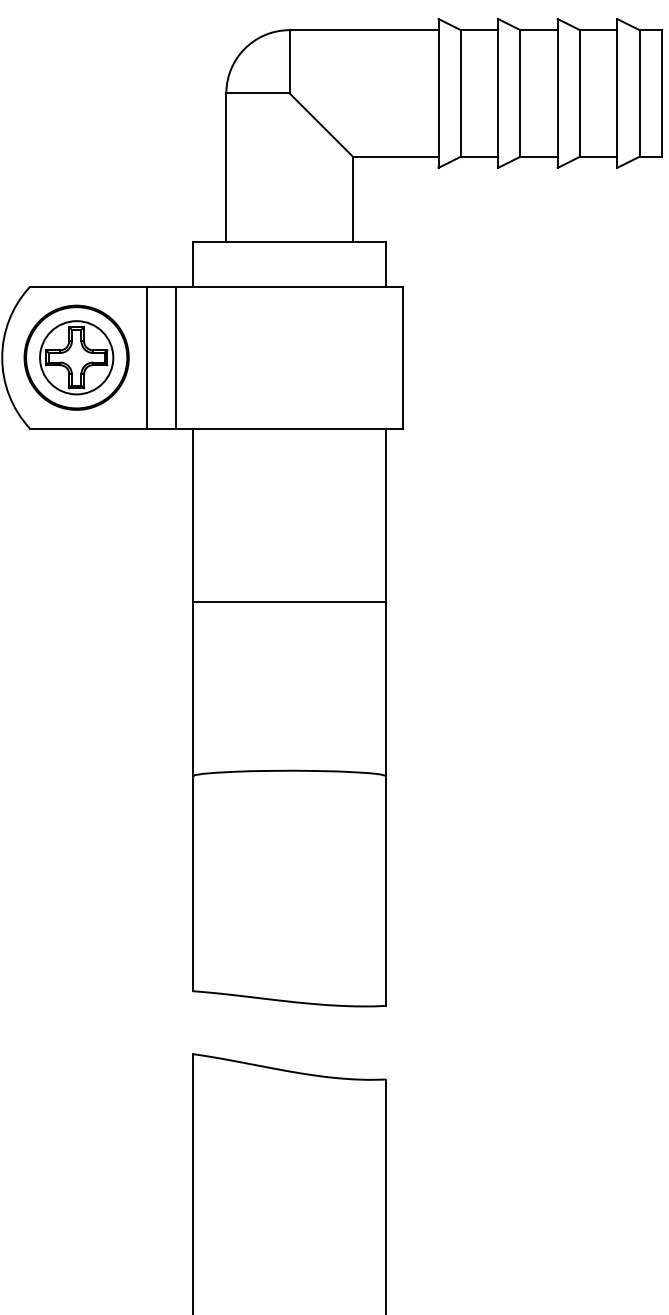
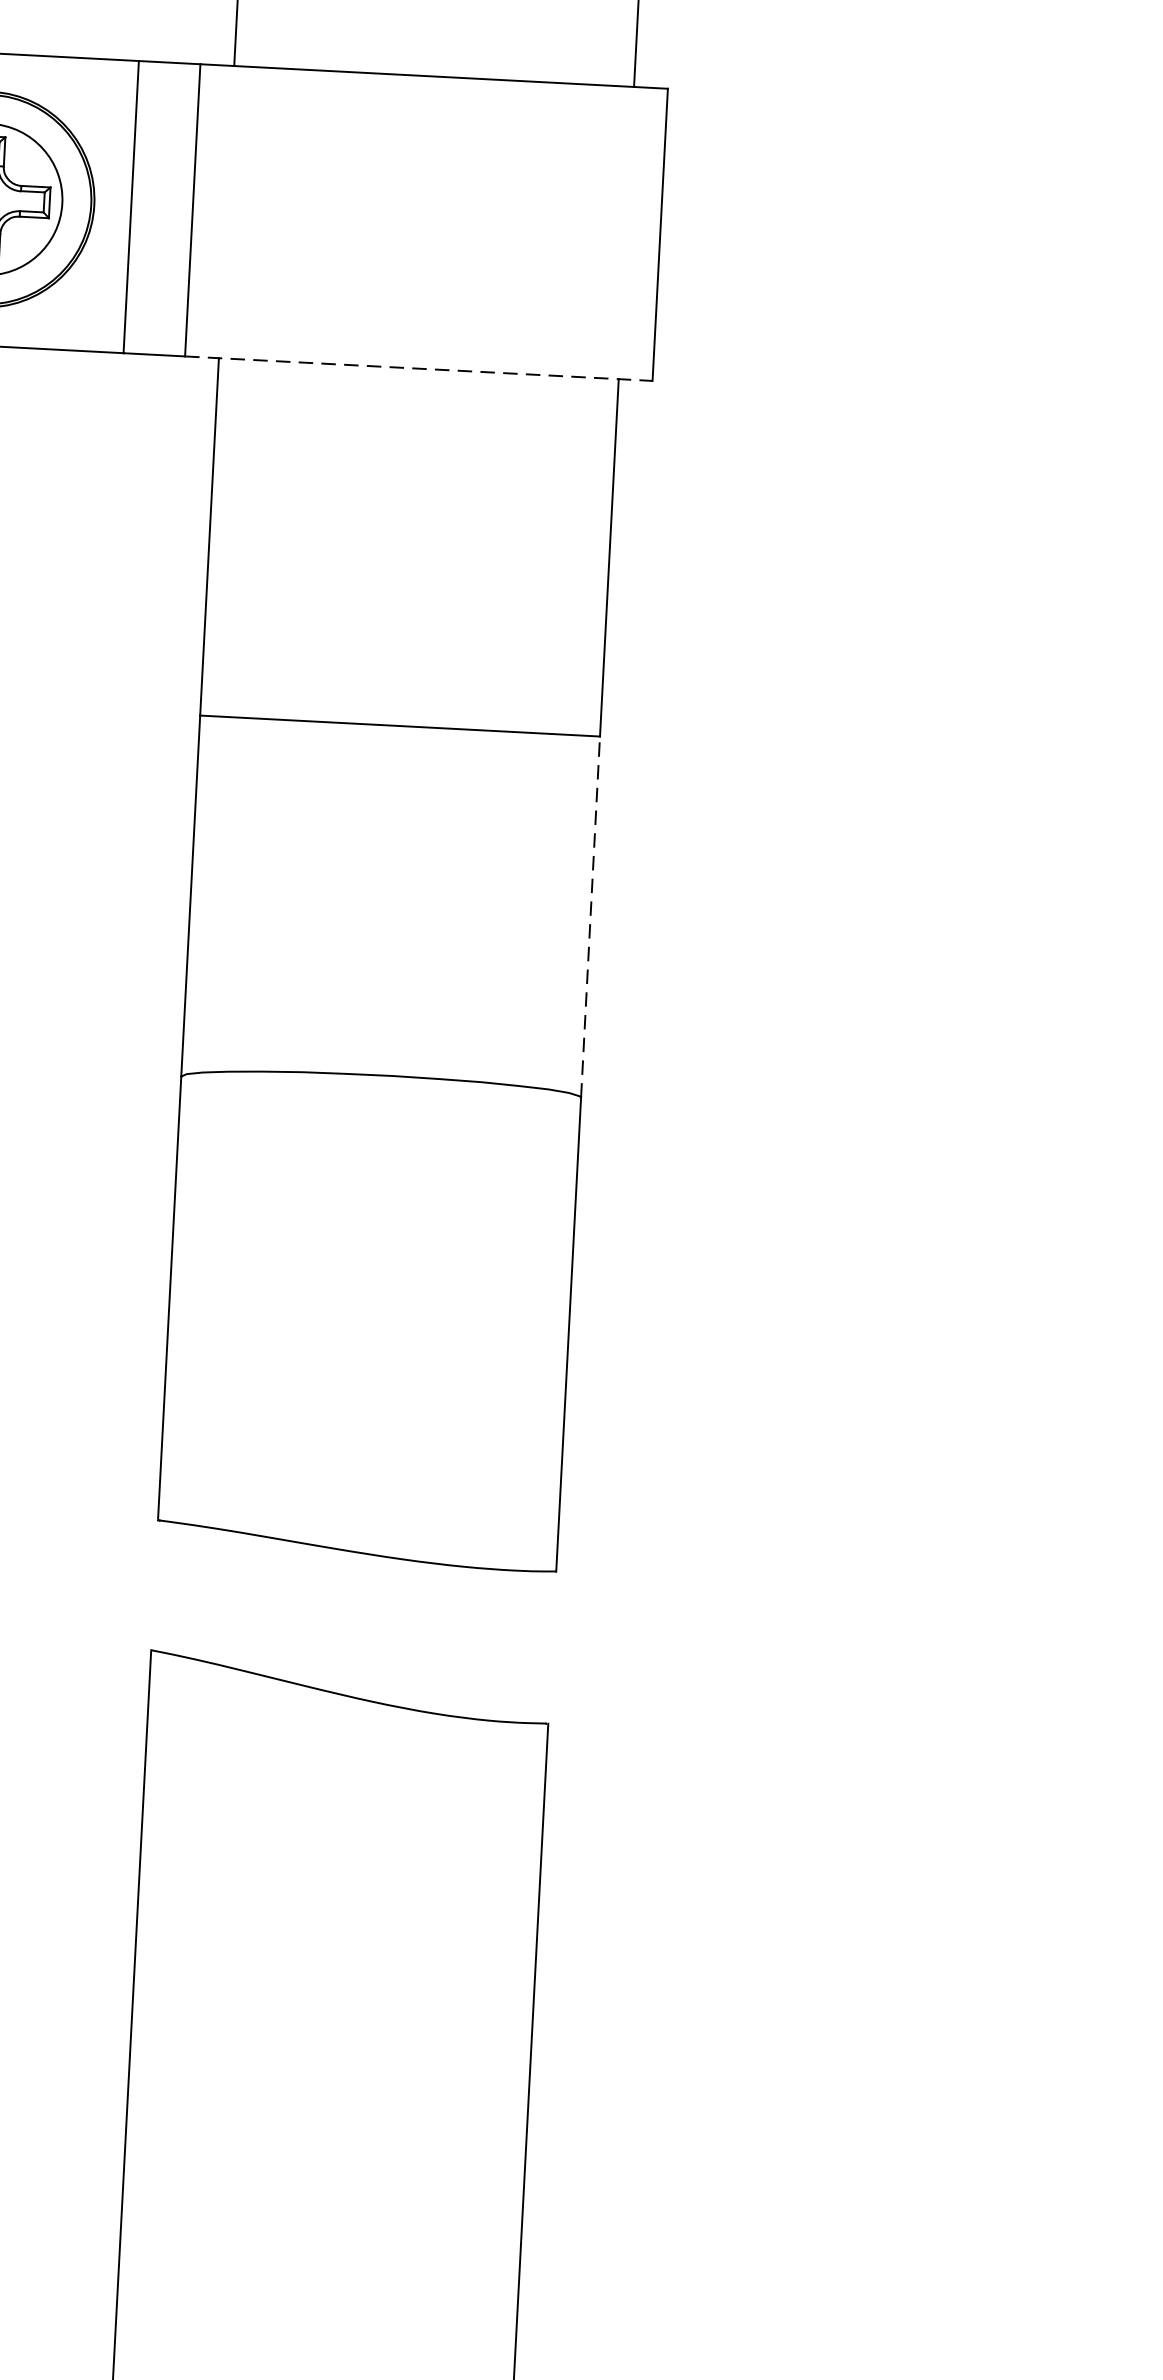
line: (290, 428) -> (420, 368), solid -> dashed
line: (386, 688) -> (590, 916), solid -> dashed

